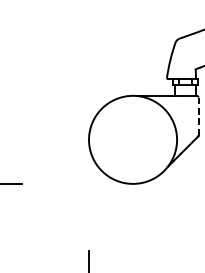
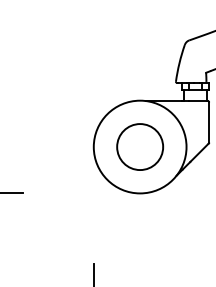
line: (198, 116) -> (209, 122), dashed -> solid
circle: (133, 139) -> (140, 146), added

